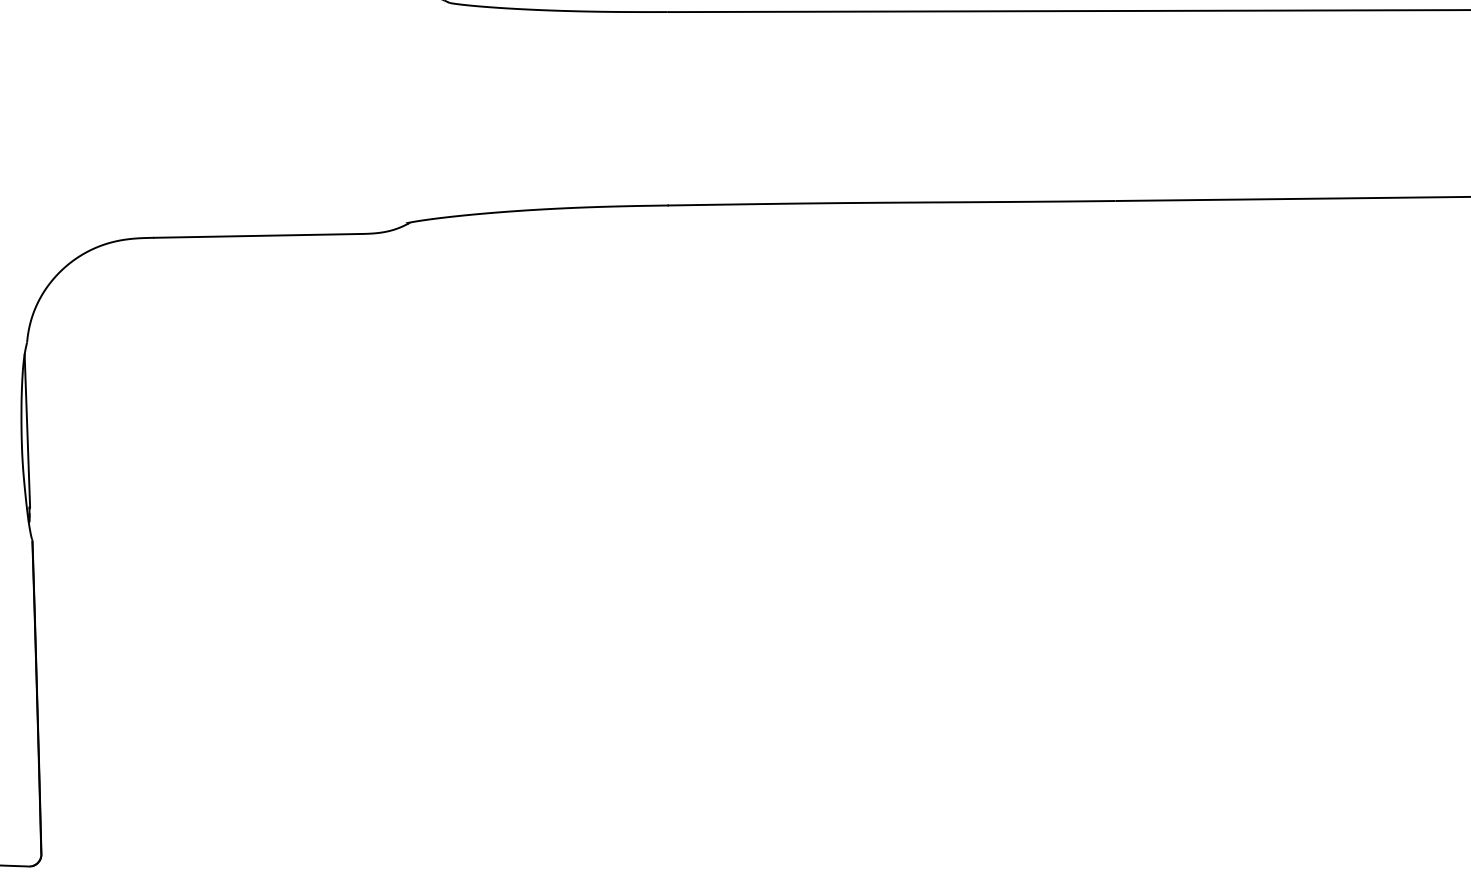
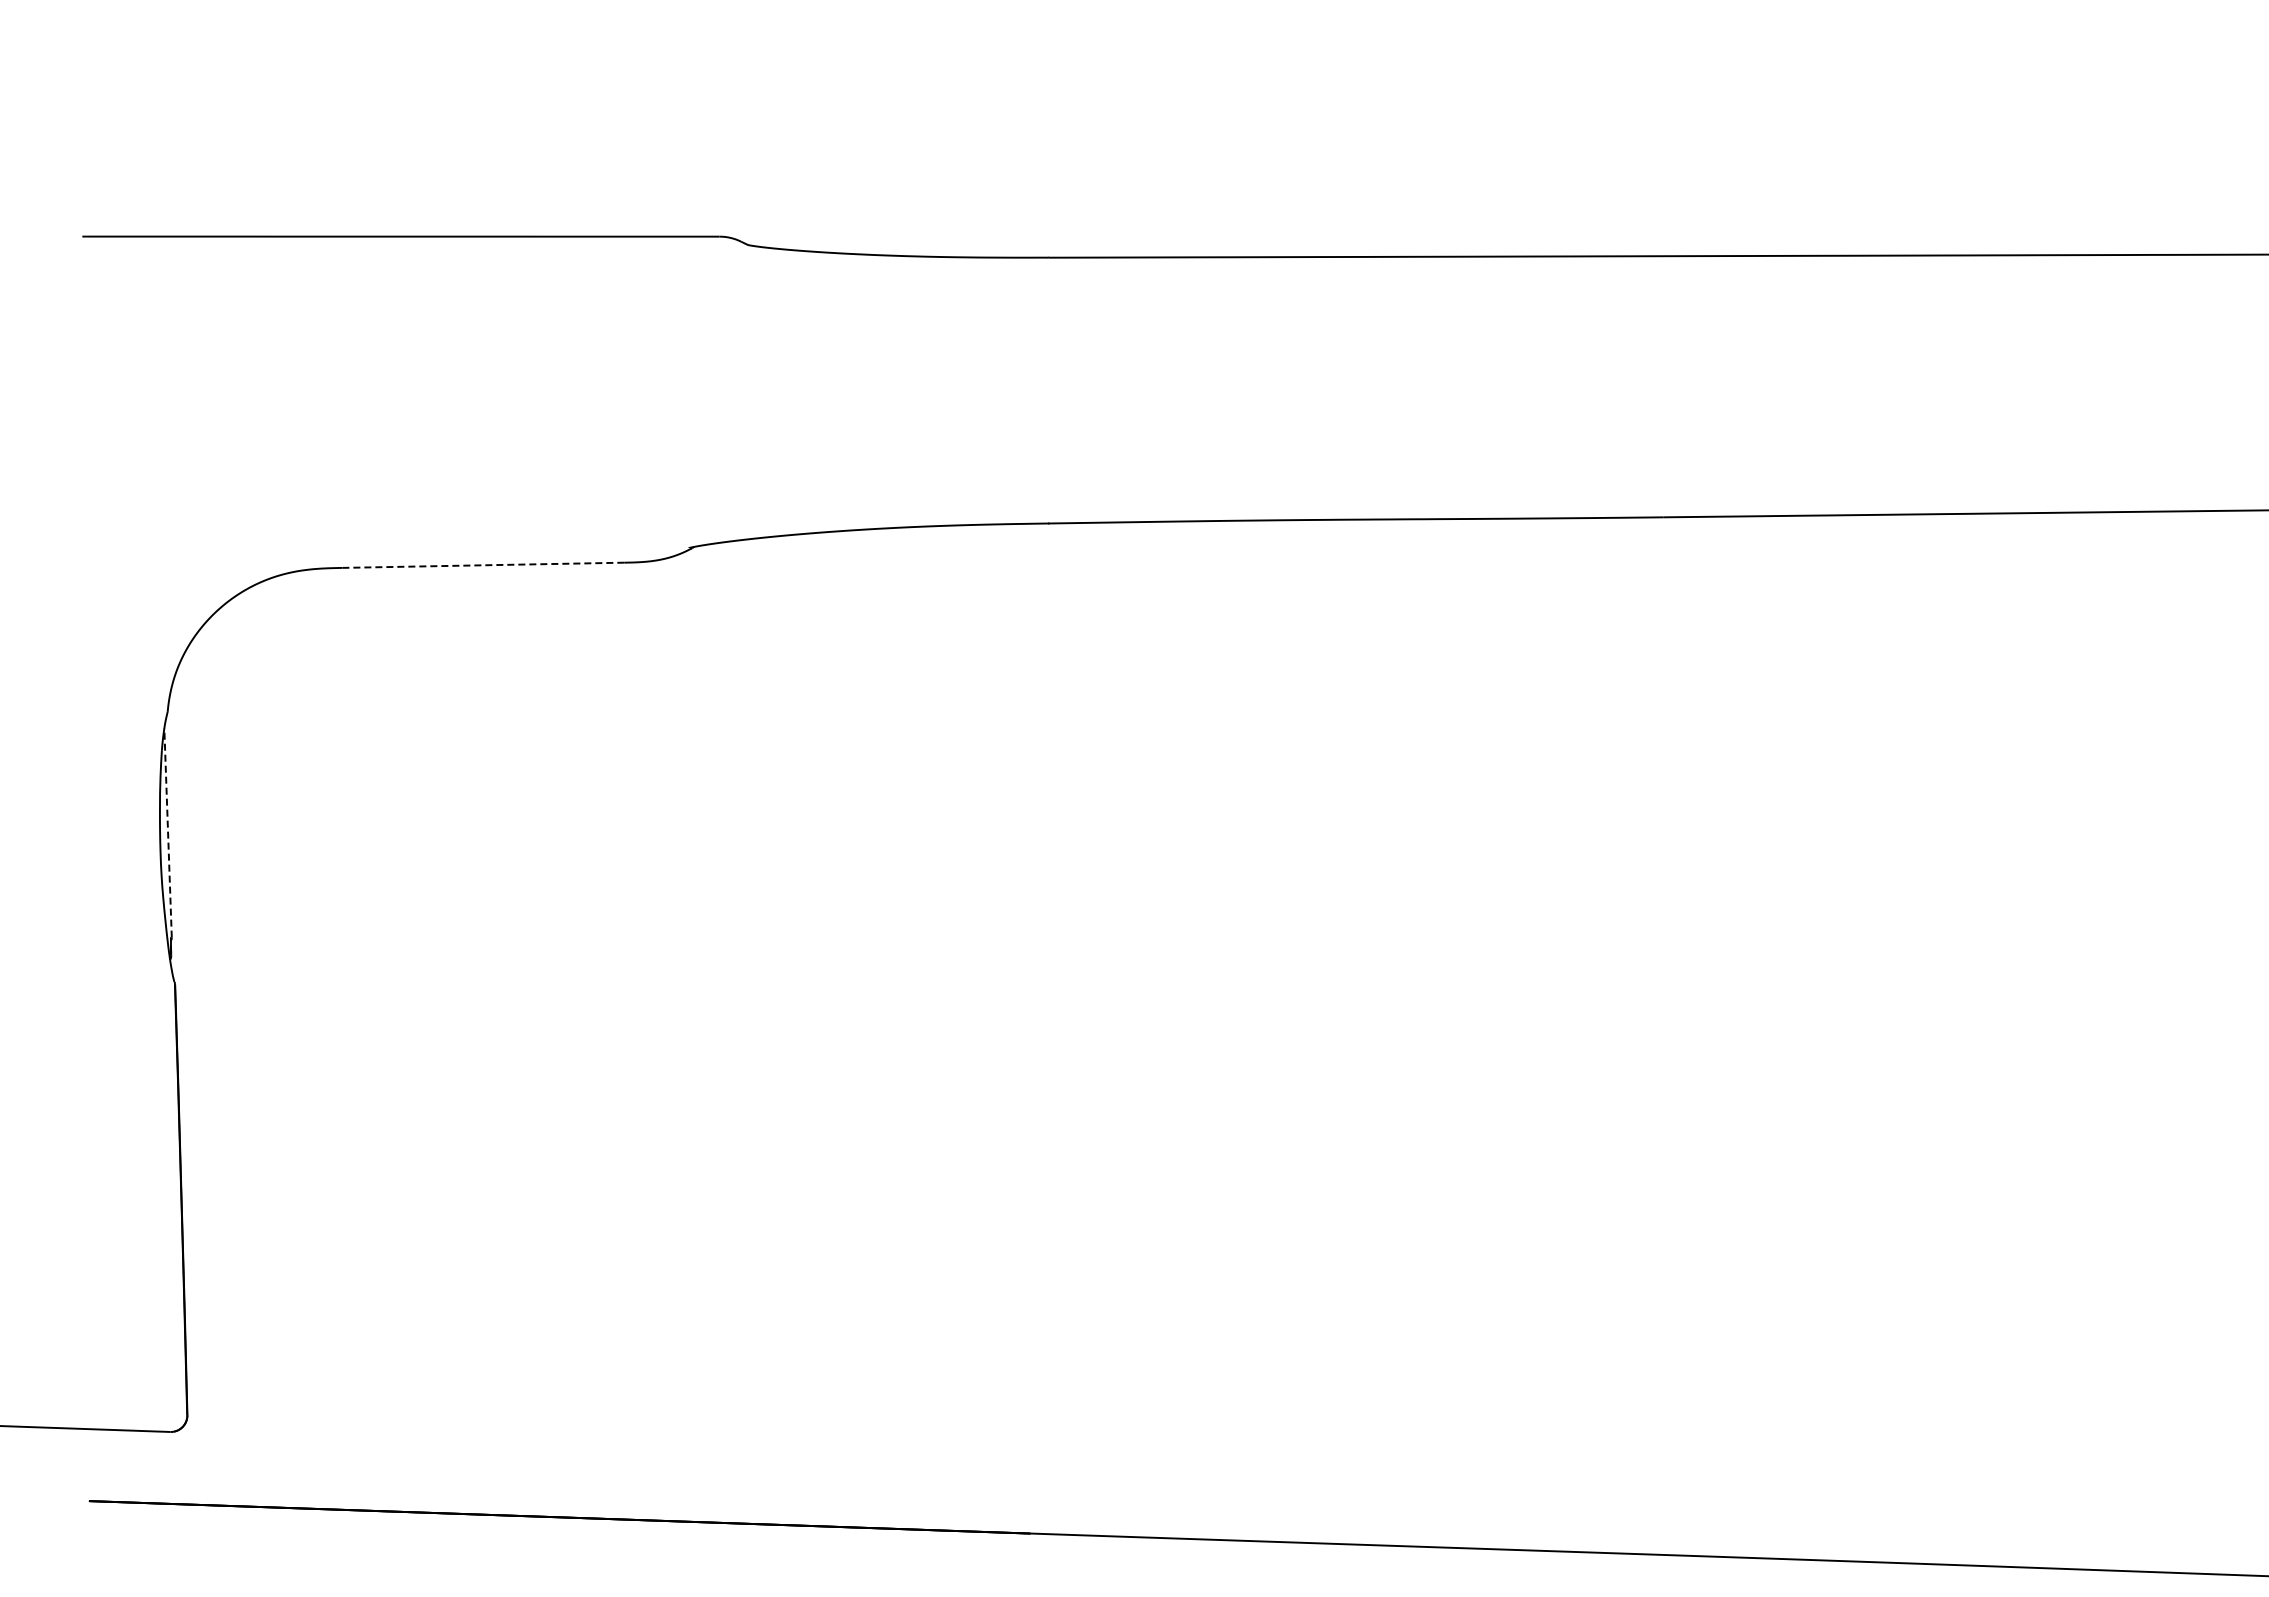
line: (256, 236) -> (483, 565), solid -> dashed
line: (27, 431) -> (168, 833), solid -> dashed

